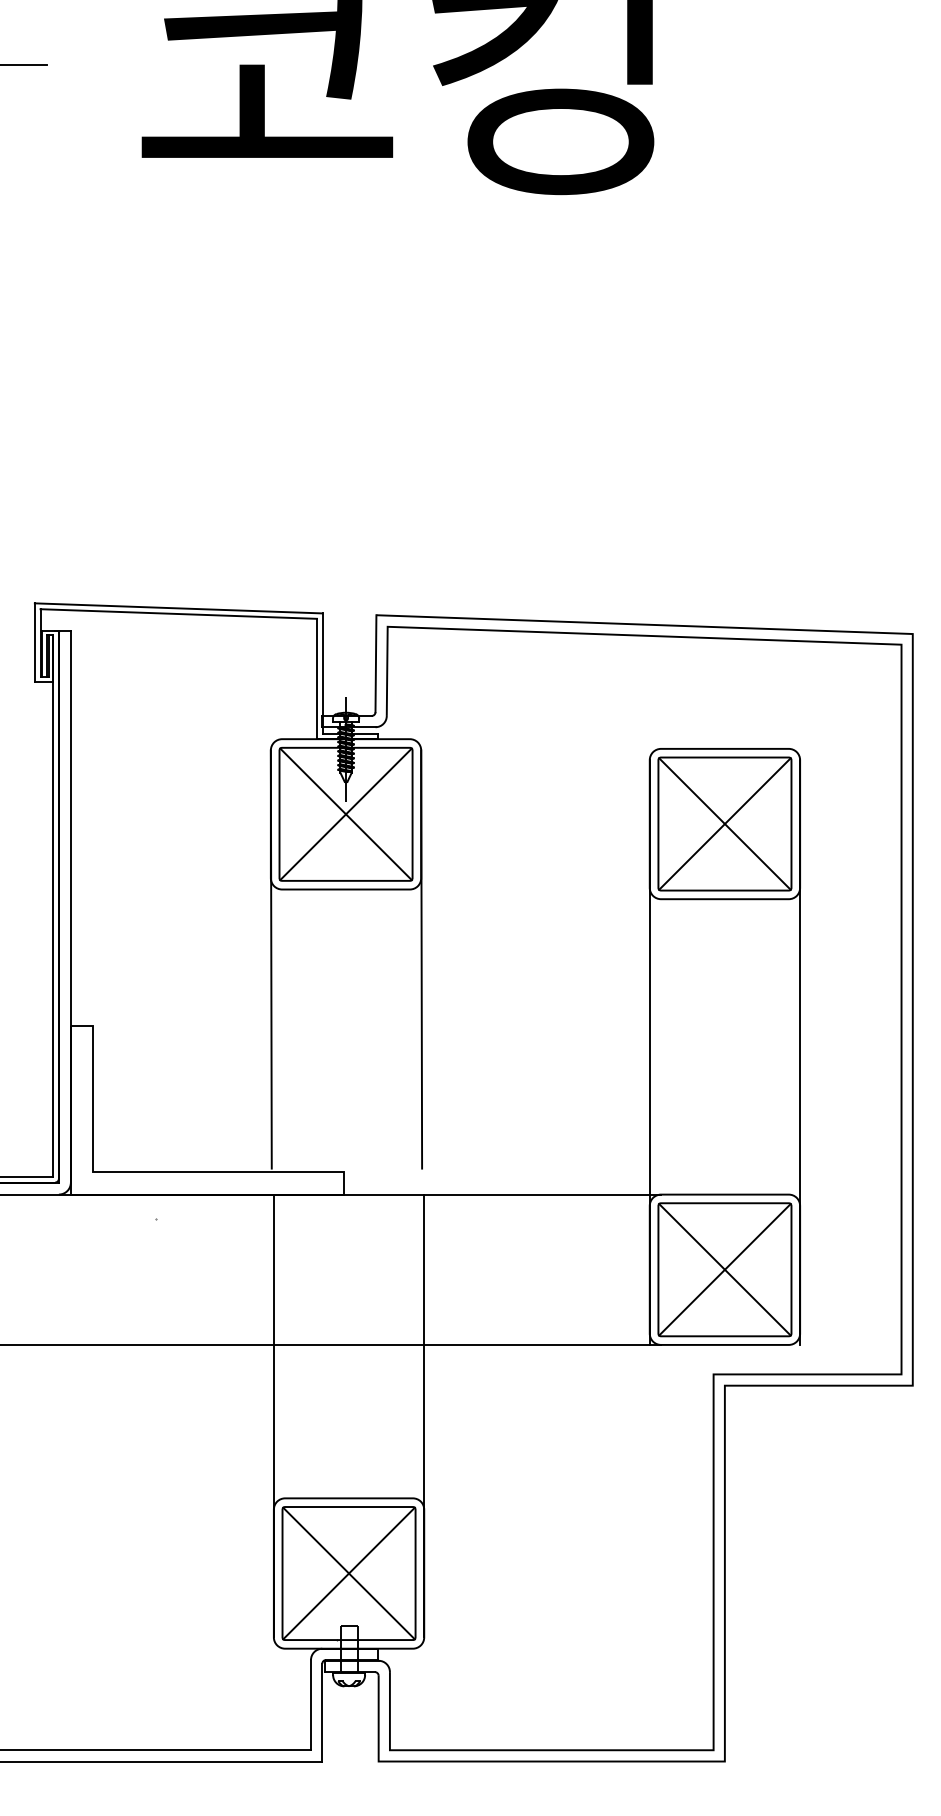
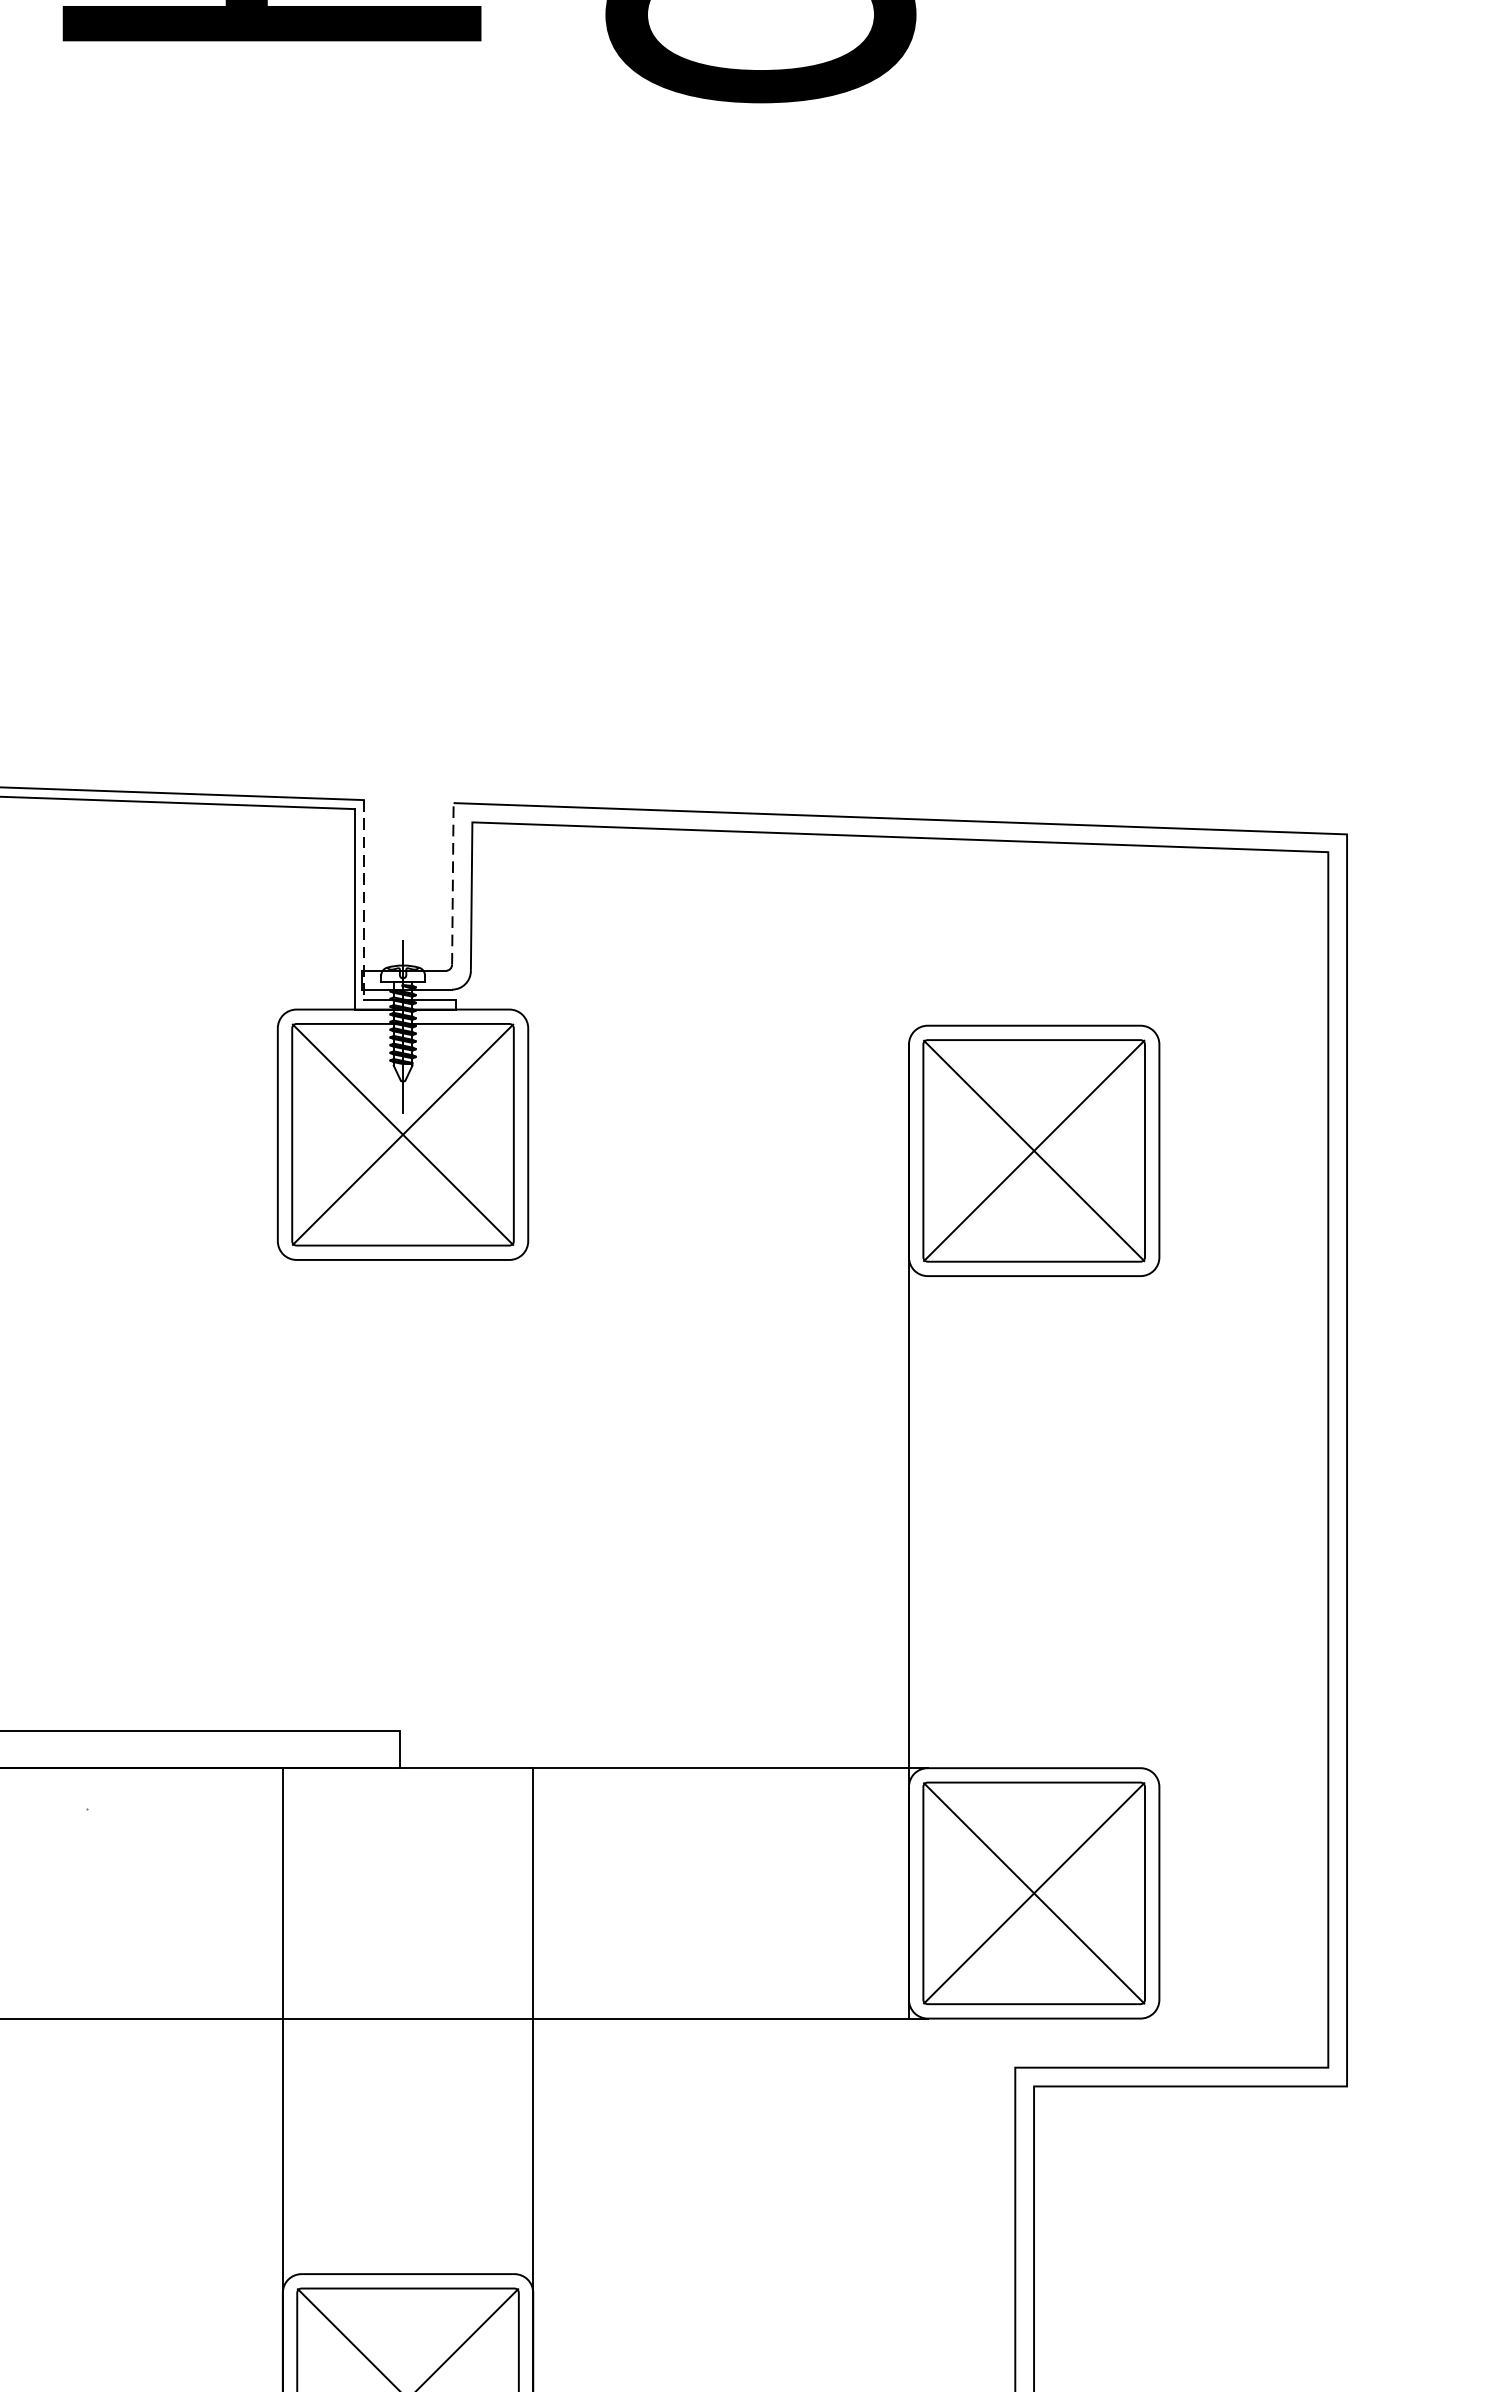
line: (375, 663) -> (452, 883), solid -> dashed
line: (322, 673) -> (363, 900), solid -> dashed
line: (270, 959) -> (277, 1376), removed
line: (421, 959) -> (528, 1376), removed
line: (800, 1052) -> (1160, 1531), removed

